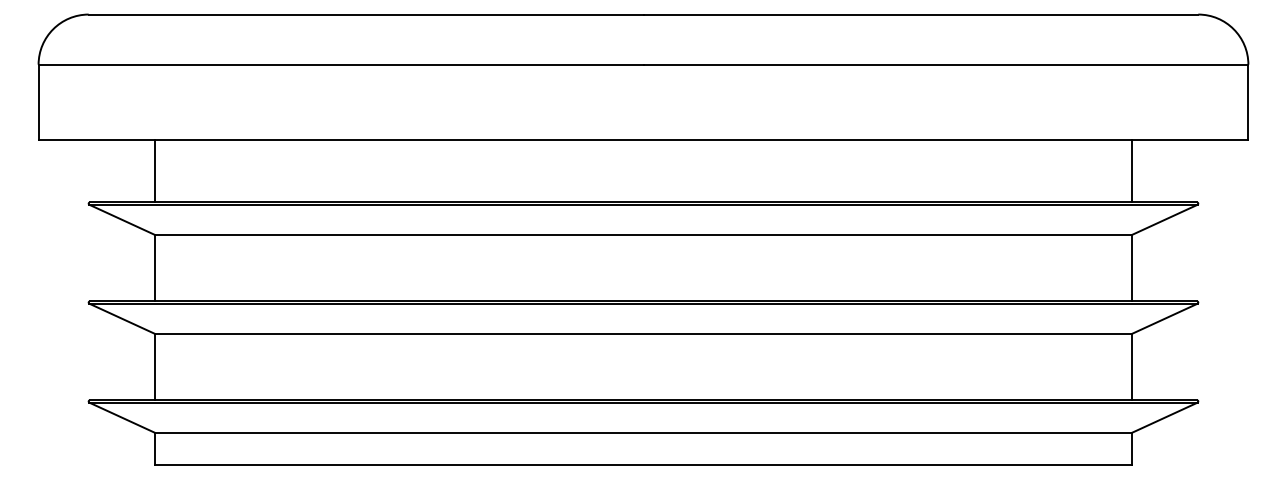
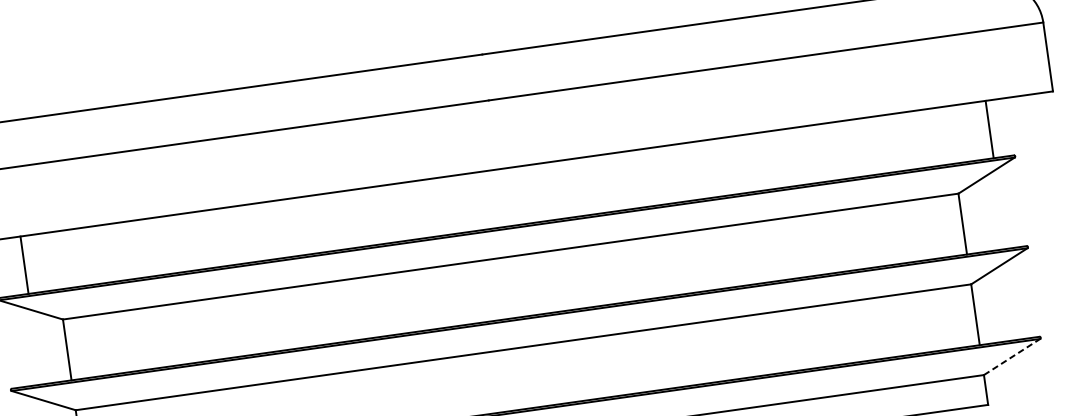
line: (155, 170) -> (24, 264), moved
line: (1131, 170) -> (989, 129), moved
line: (1165, 417) -> (1012, 356), solid -> dashed

